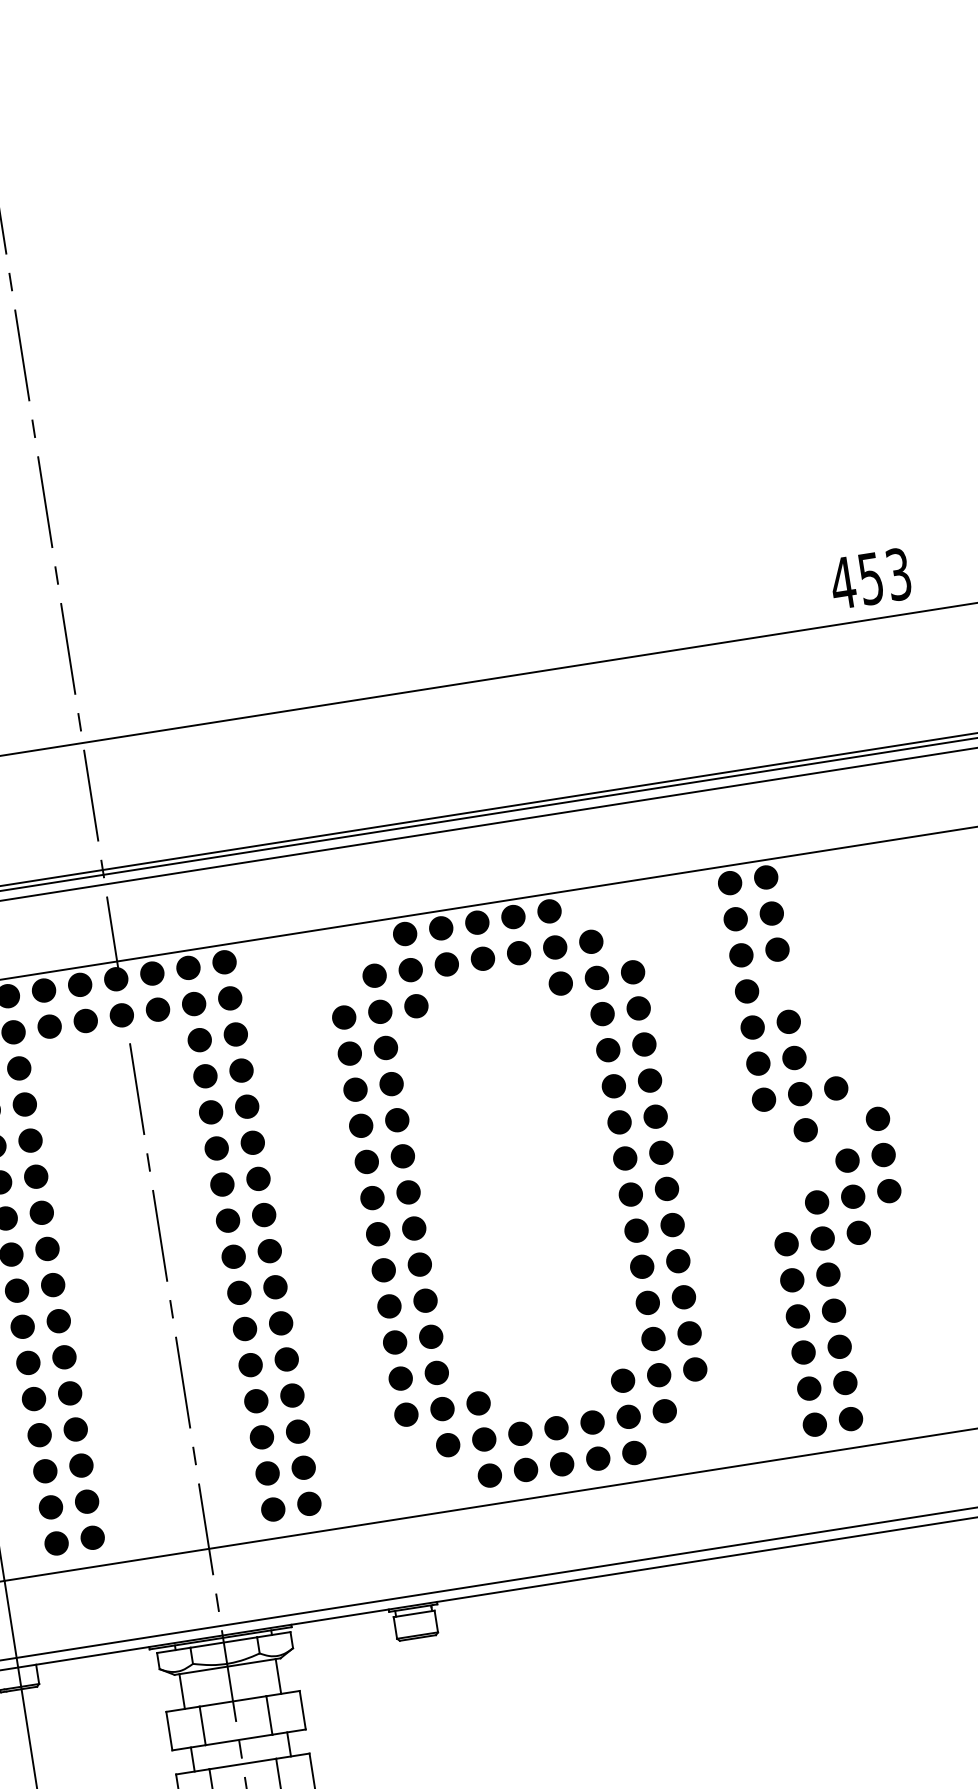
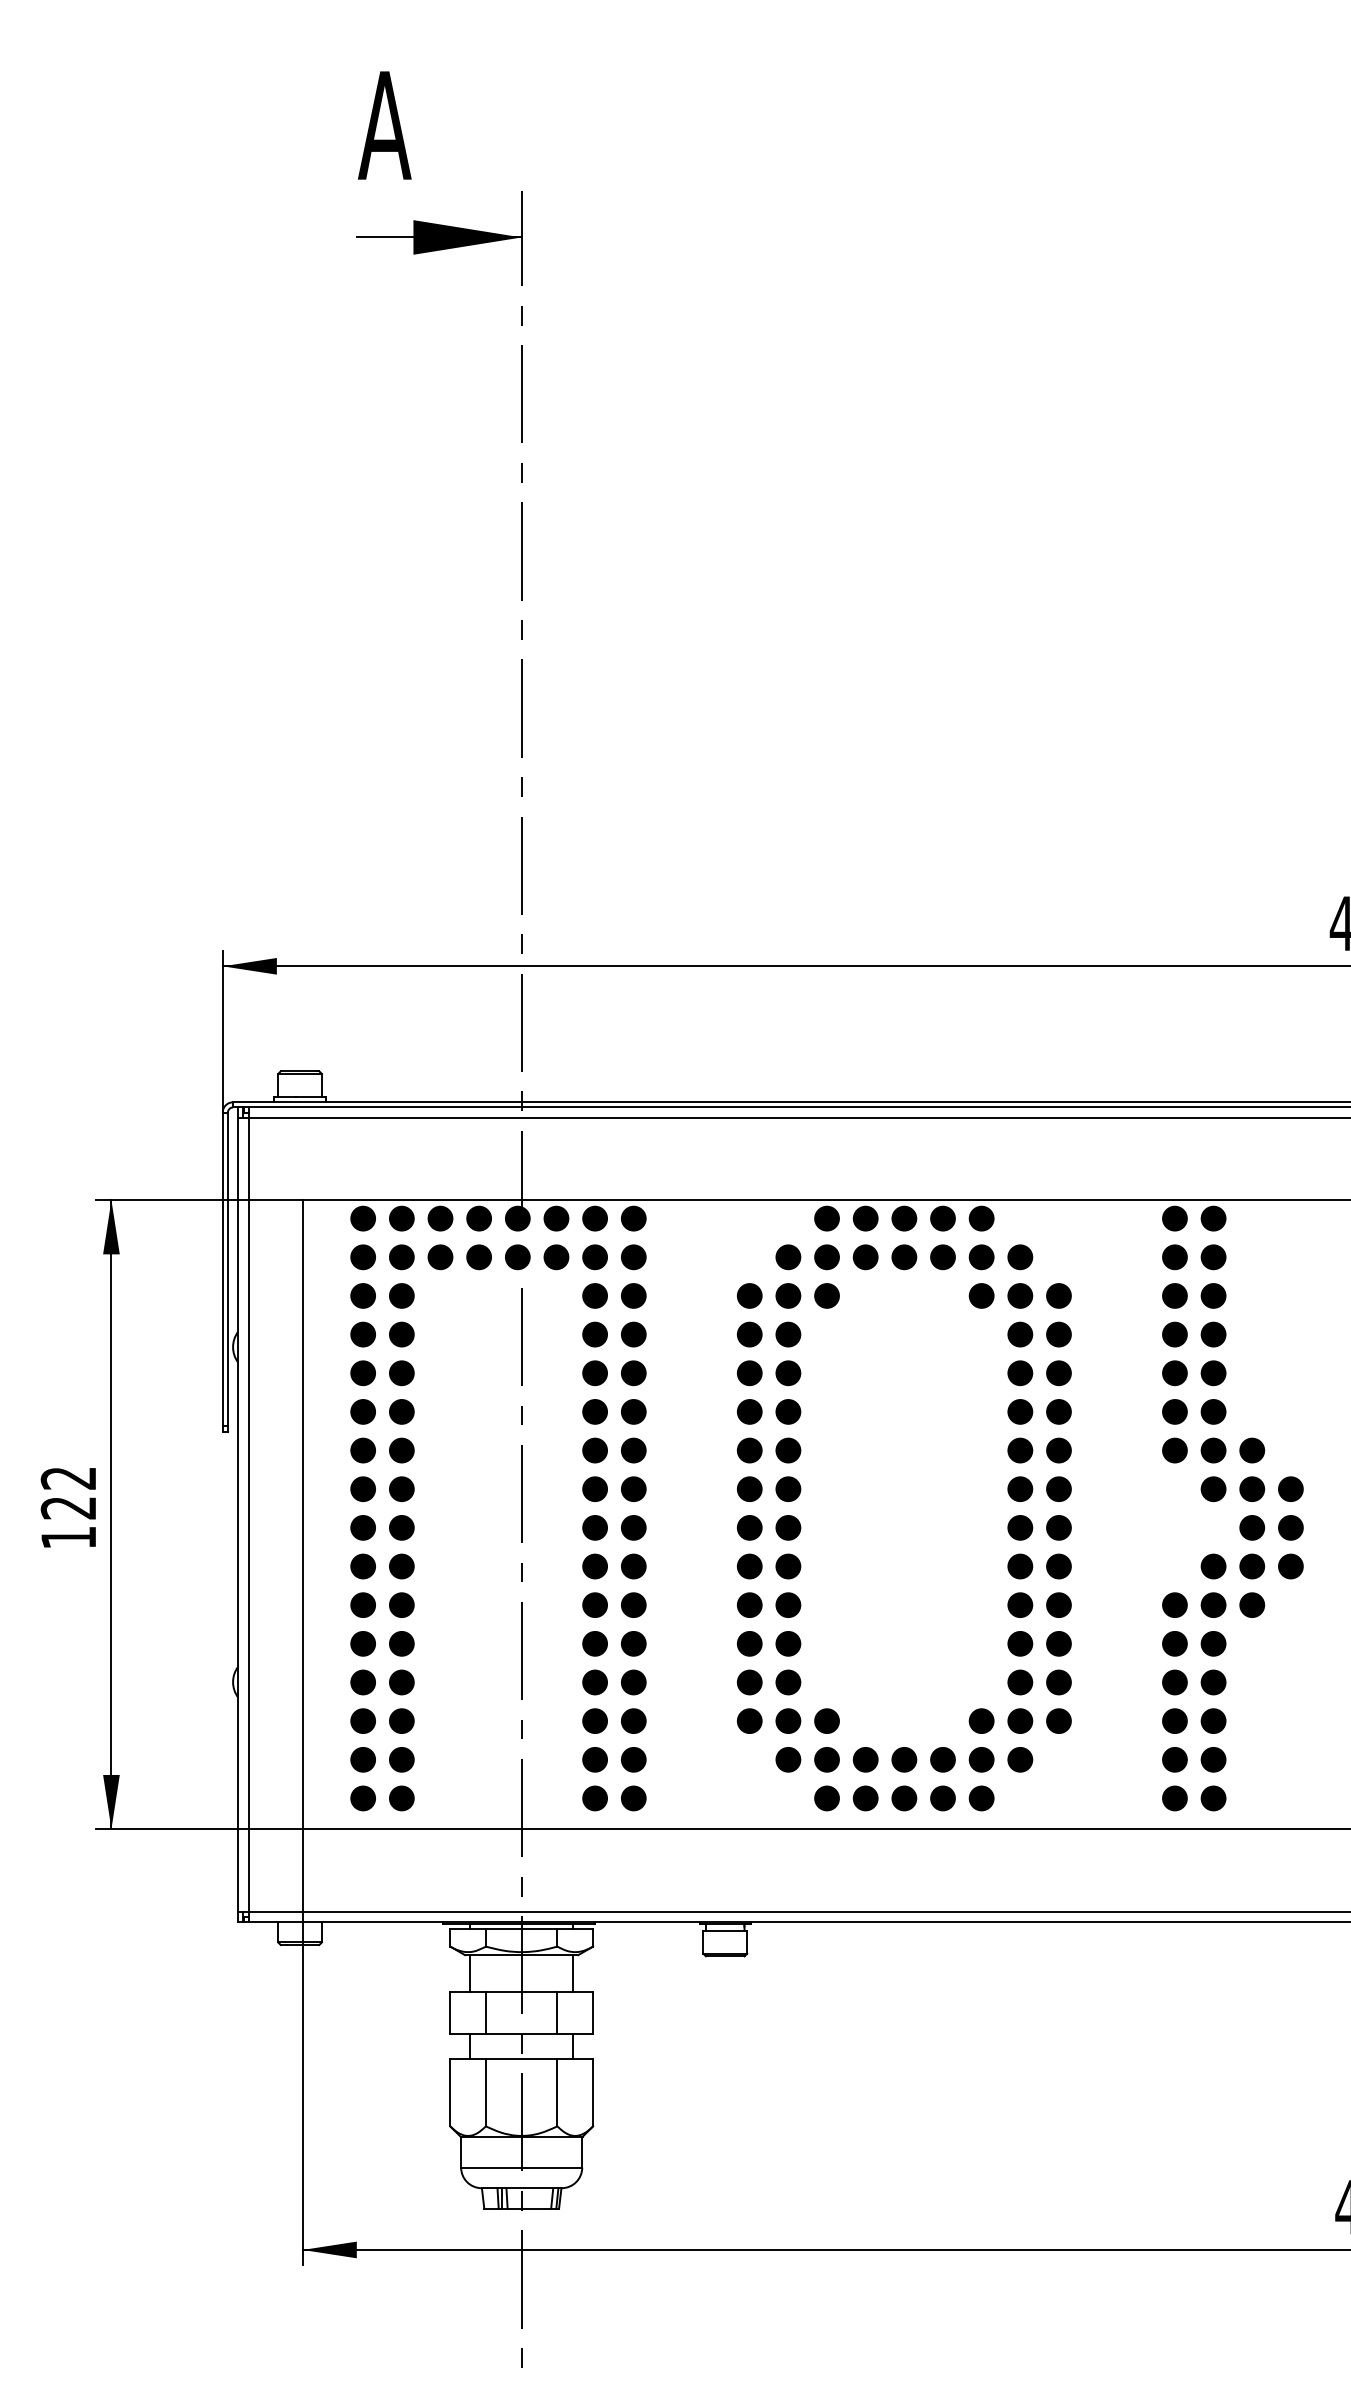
fill: (783, 985) -> (1213, 1334), added
fill: (842, 1124) -> (1252, 1489), added

